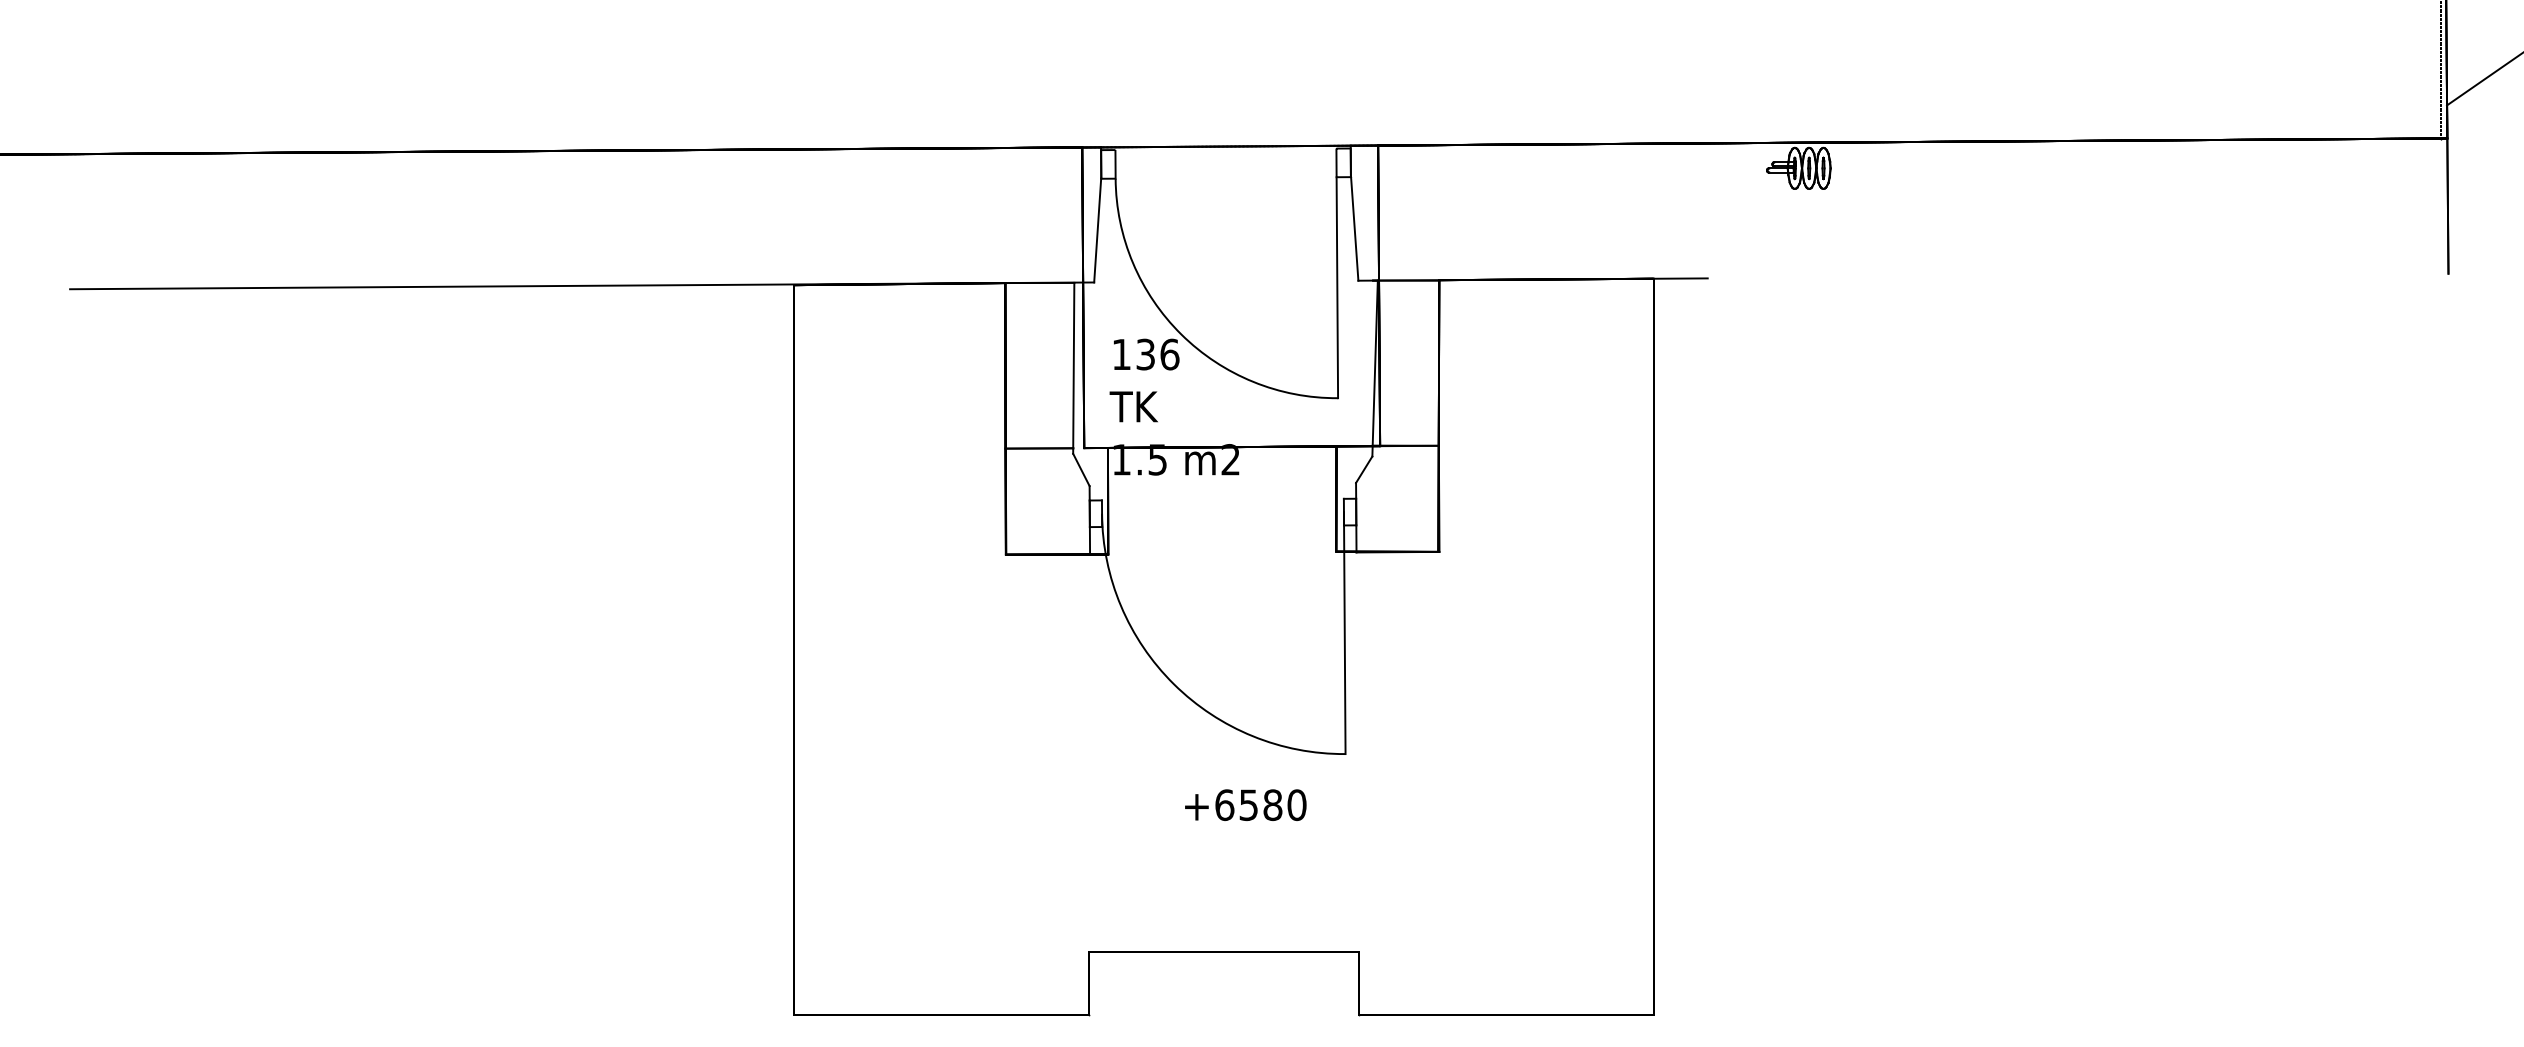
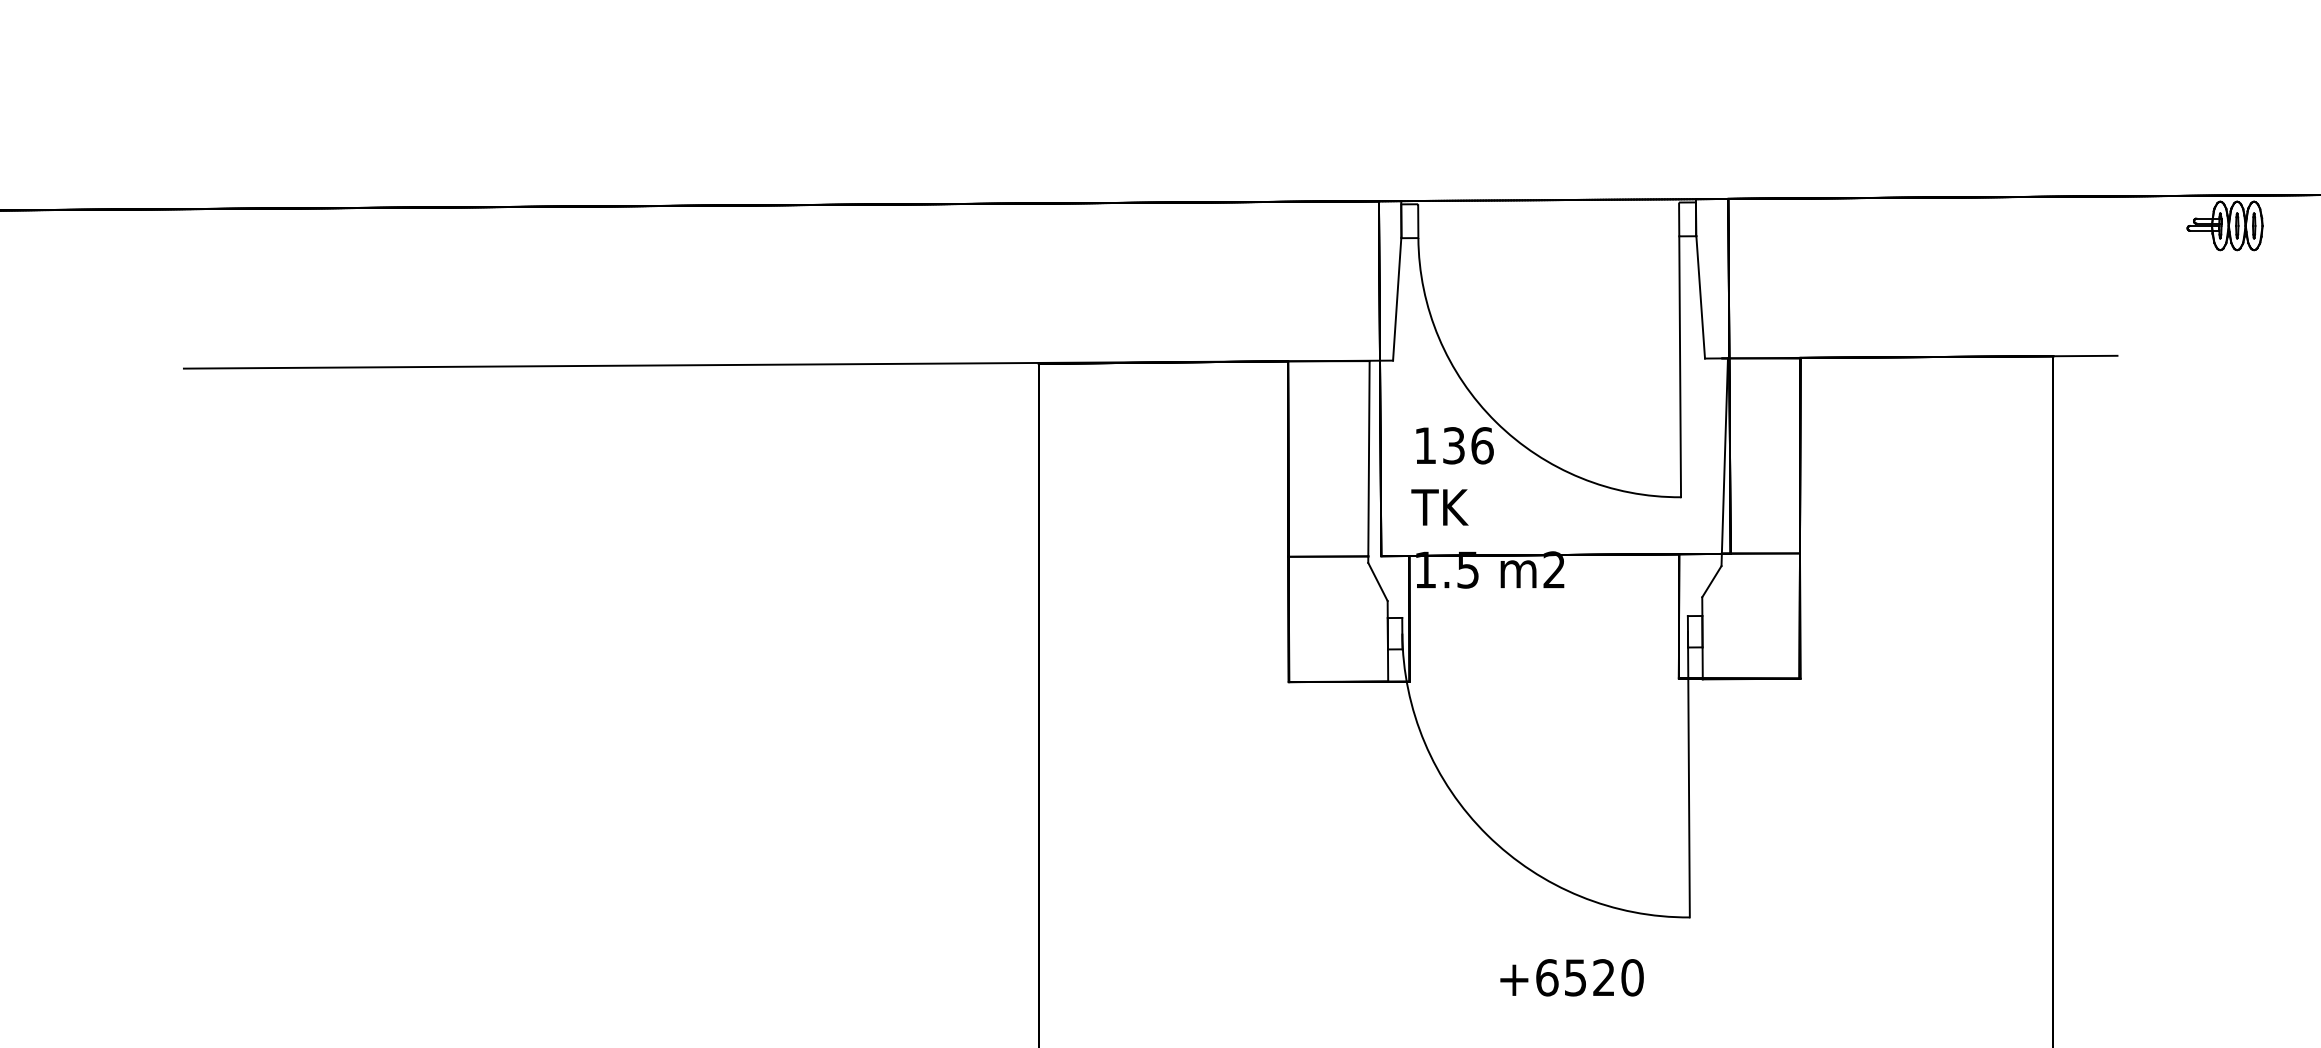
text: (1272, 805) -> (1603, 978), +6580 -> +6520

